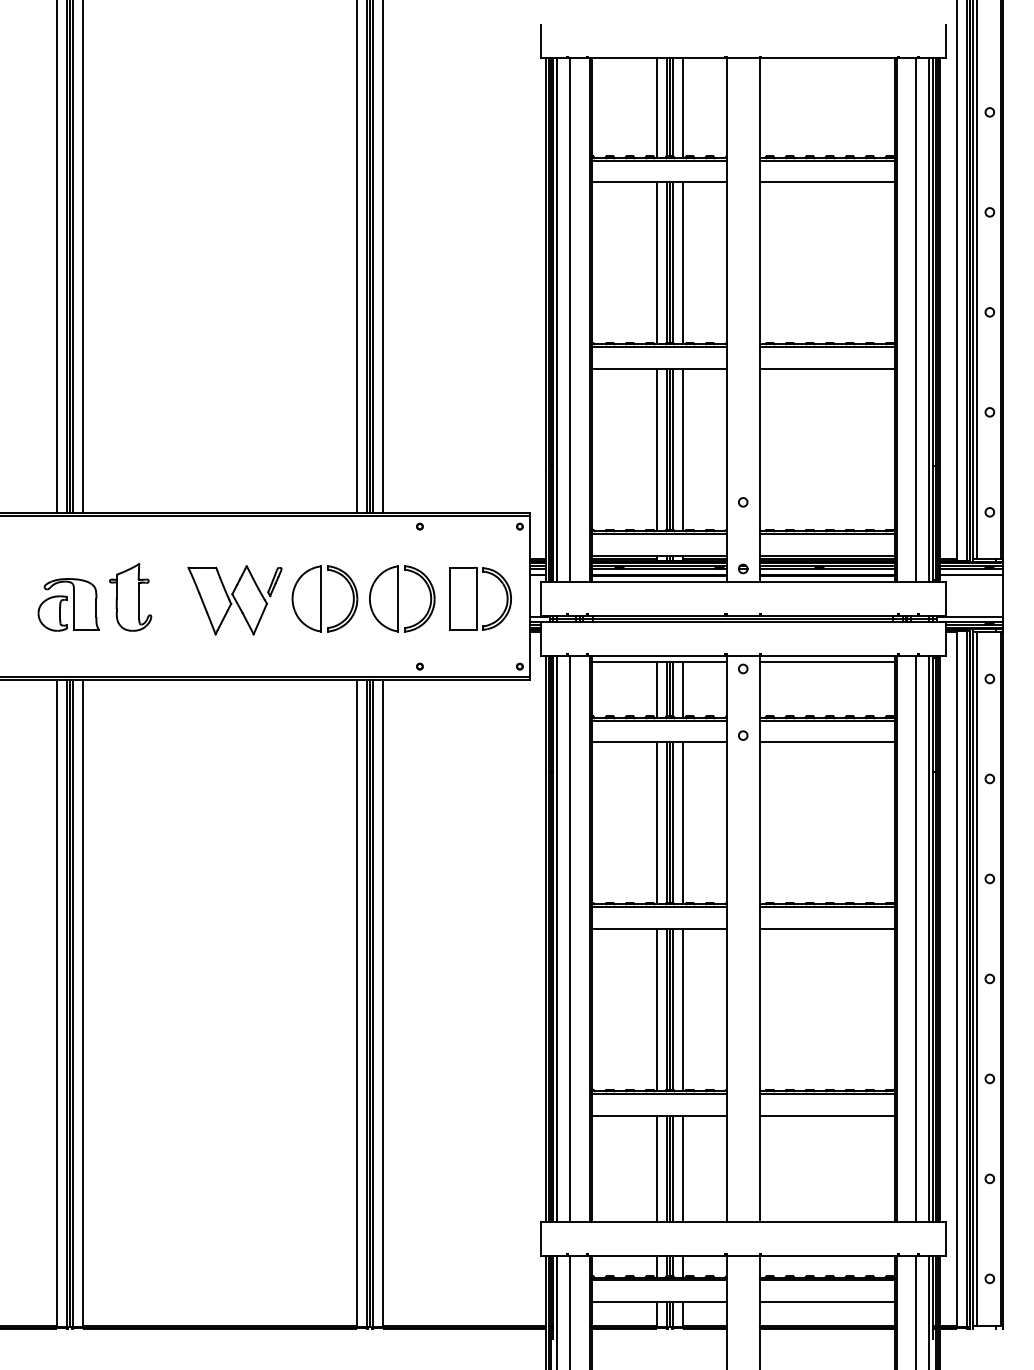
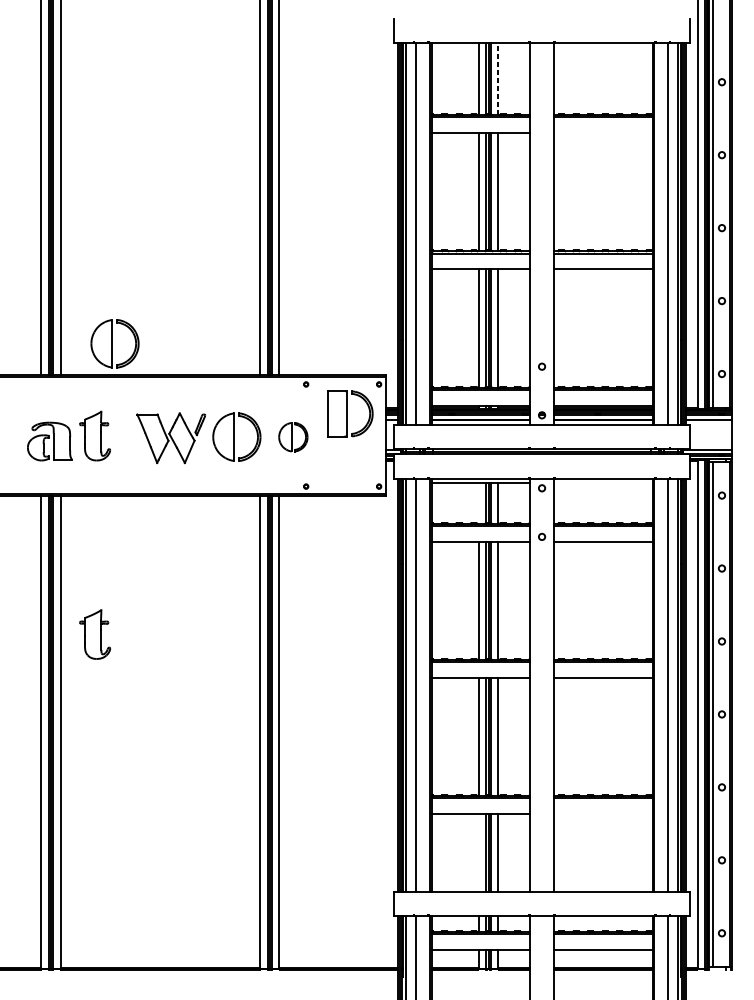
line: (683, 108) -> (498, 79), solid -> dashed
line: (826, 182) -> (602, 133), removed
part: (157, 470) -> (114, 343), added
part: (402, 598) -> (293, 436), size x0.6
part: (480, 598) -> (350, 413), moved
line: (826, 662) -> (602, 483), removed
line: (656, 689) -> (478, 503), removed
part: (130, 869) -> (95, 634), added
line: (826, 1115) -> (602, 814), removed
line: (656, 1168) -> (478, 852), removed

